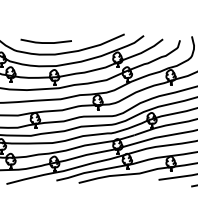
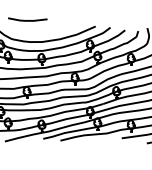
line: (45, 42) -> (27, 20), moved

